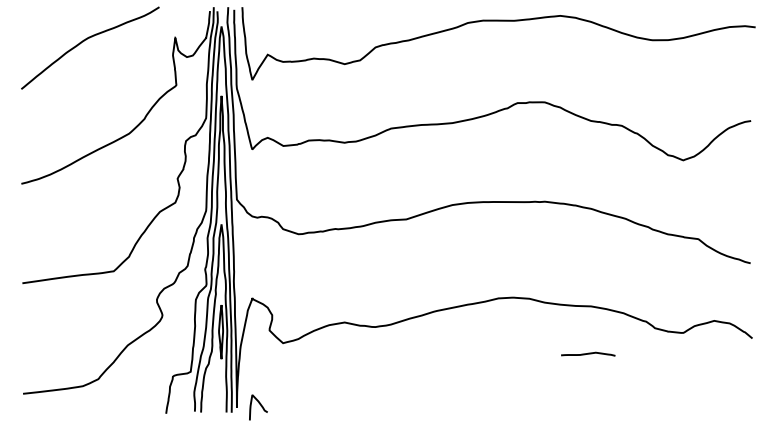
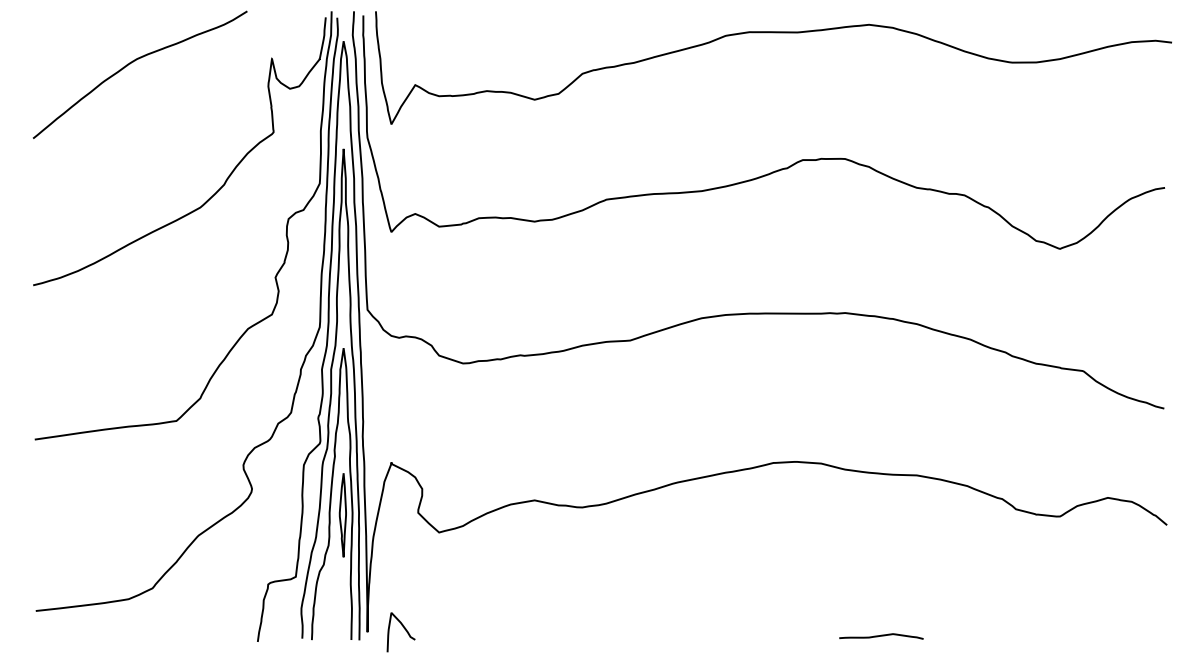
curve: (588, 353) -> (881, 635), moved

